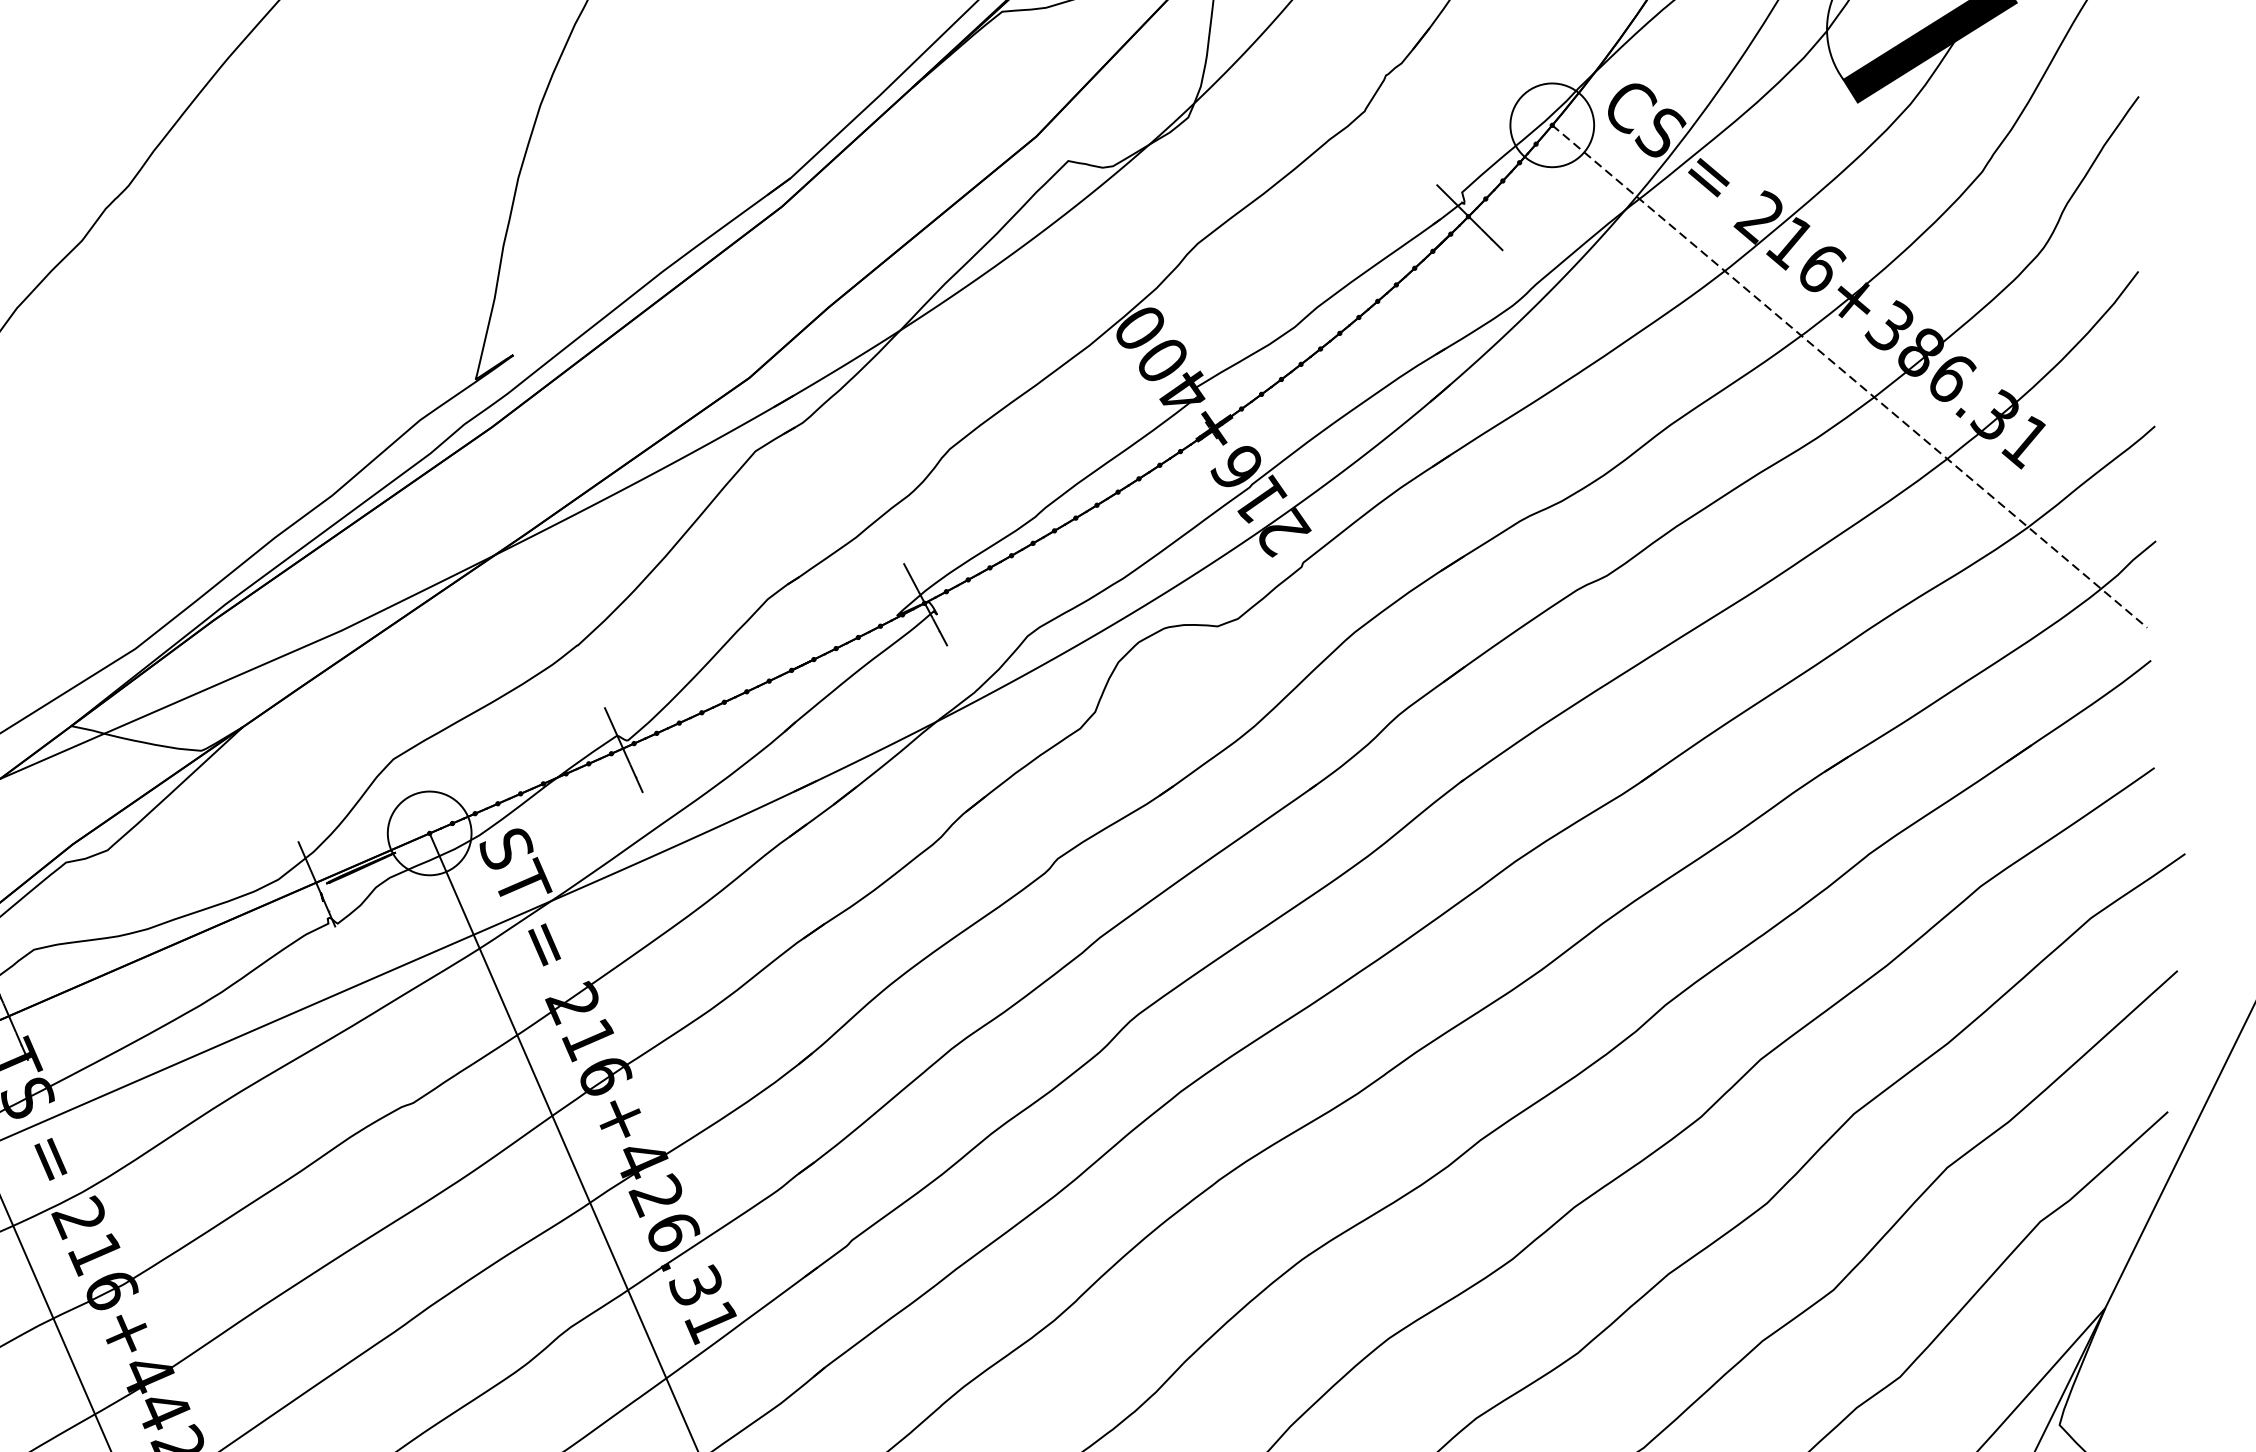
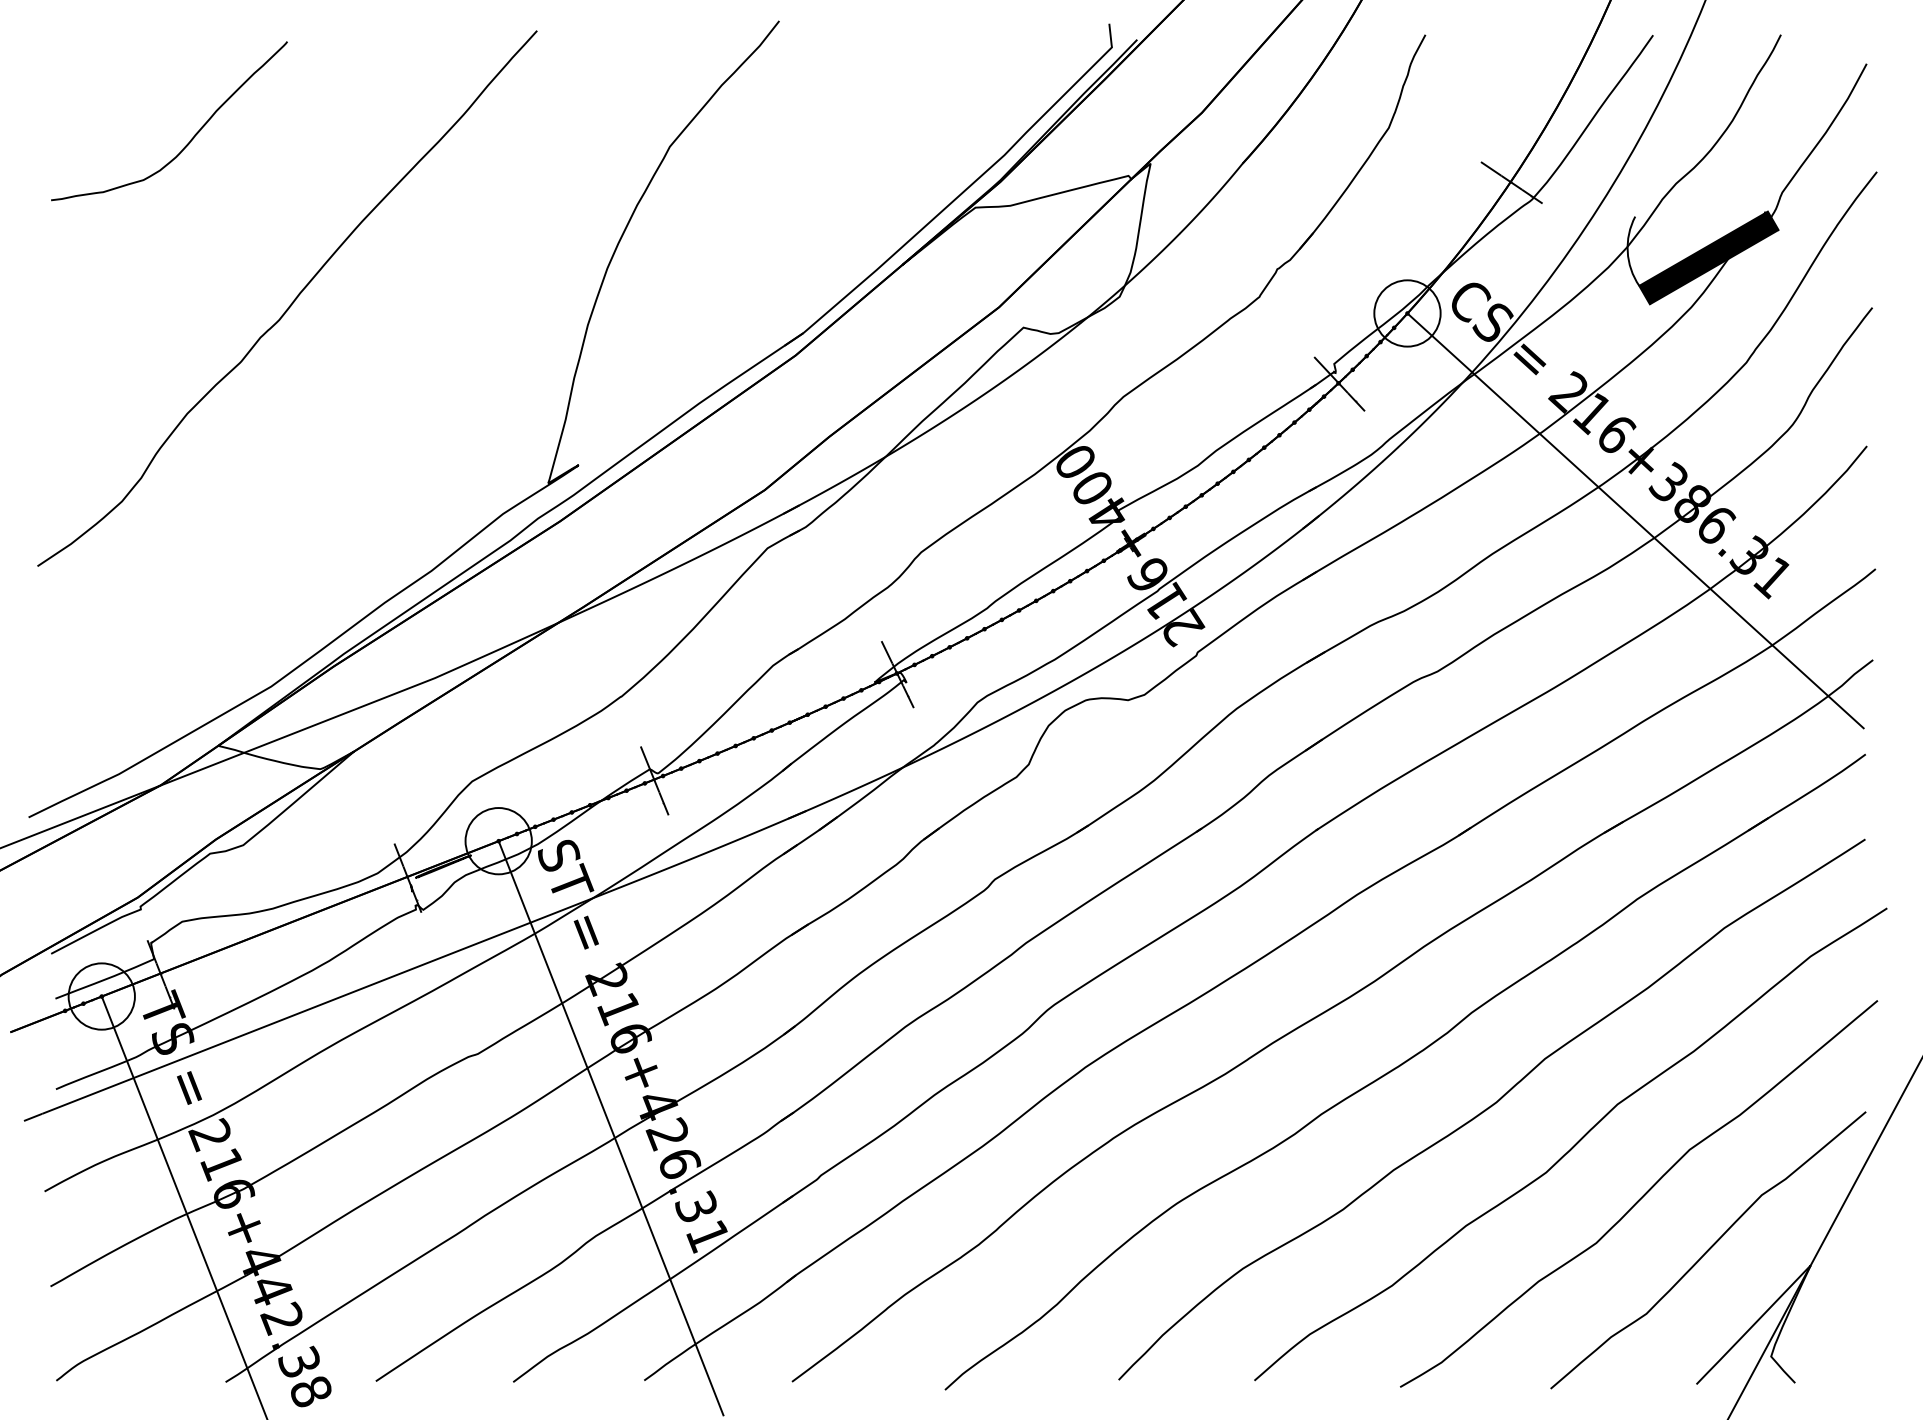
line: (1849, 377) -> (1635, 521), dashed -> solid

